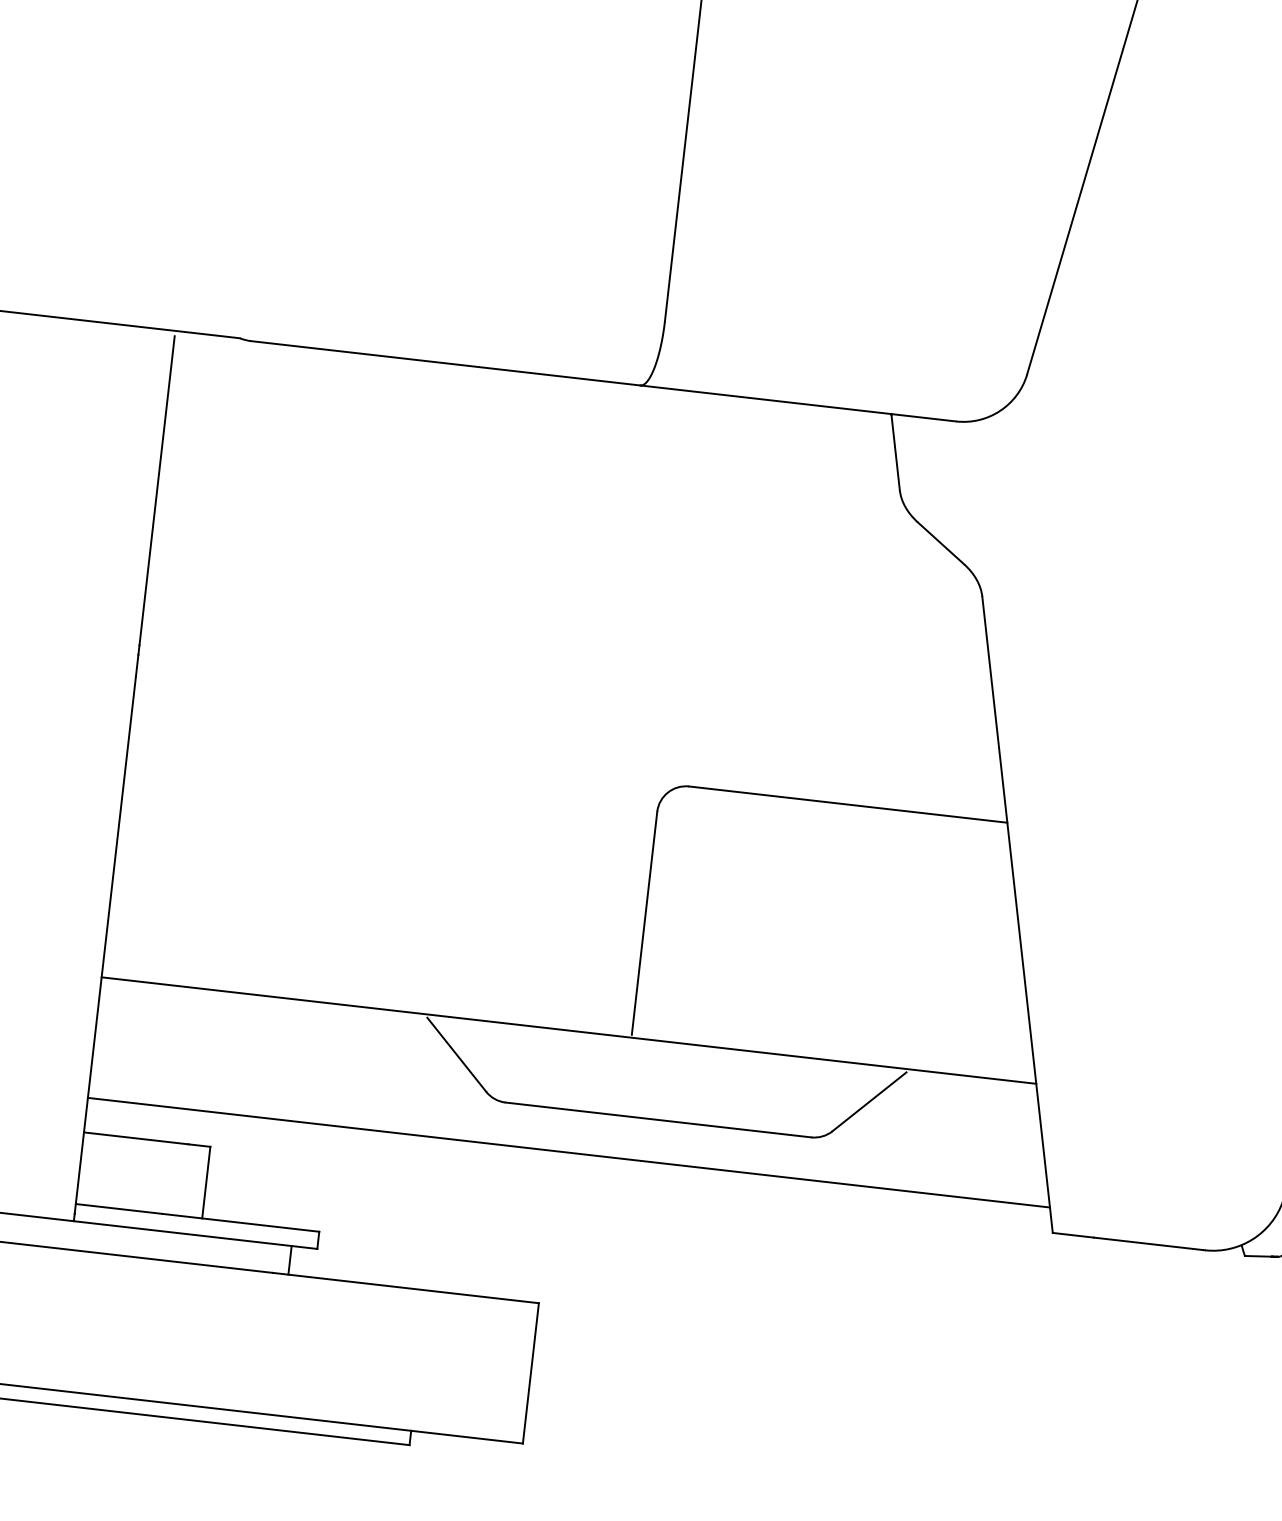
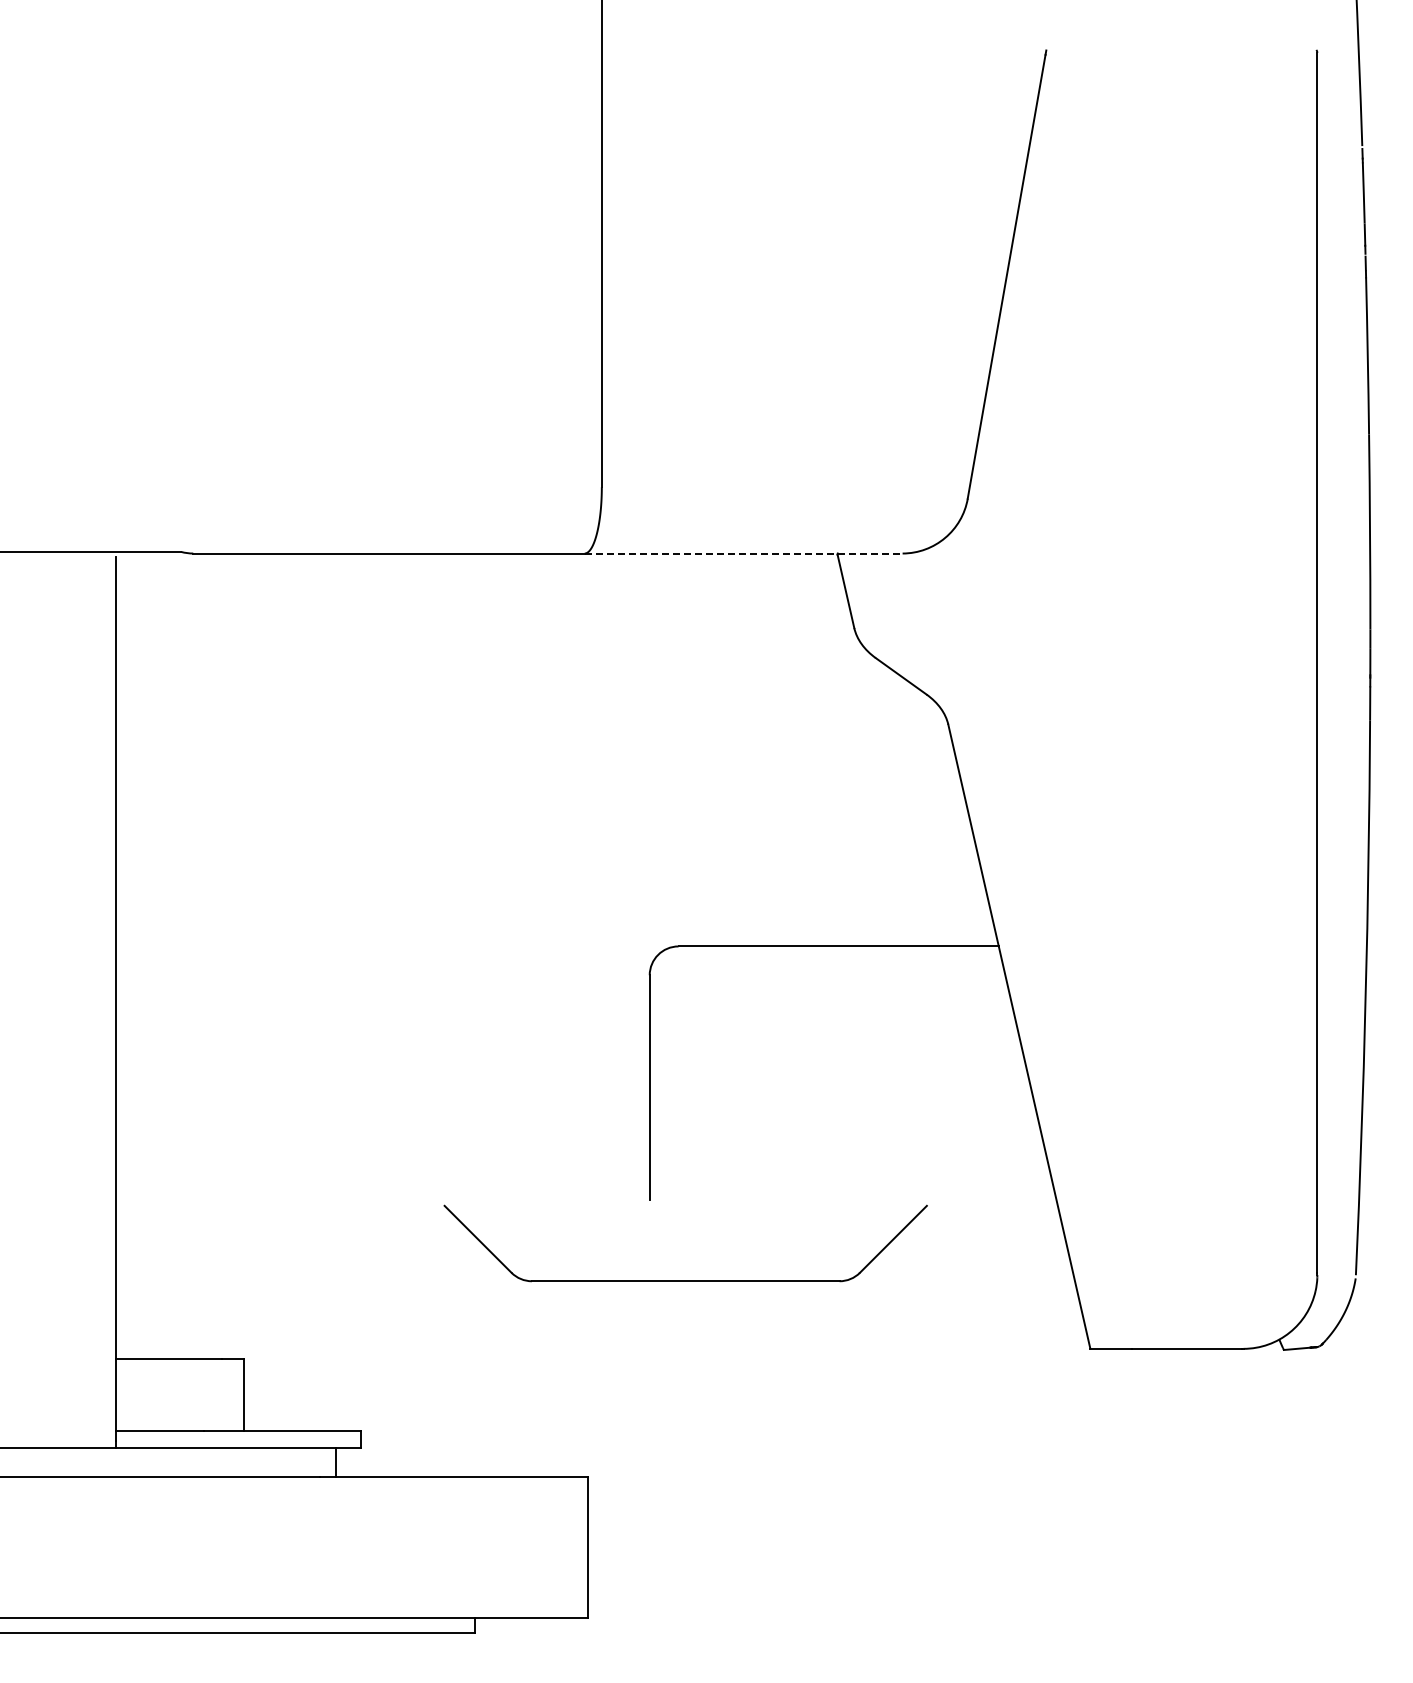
line: (798, 403) -> (743, 553), solid -> dashed
line: (568, 1030) -> (586, 1202), removed
line: (568, 1152) -> (600, 1323), removed

